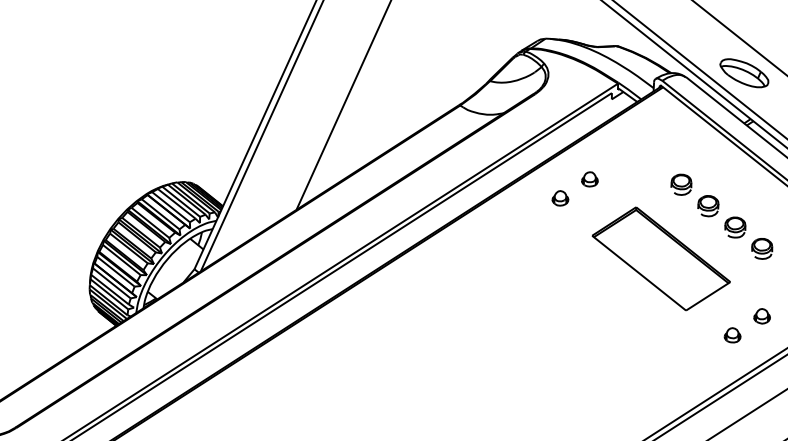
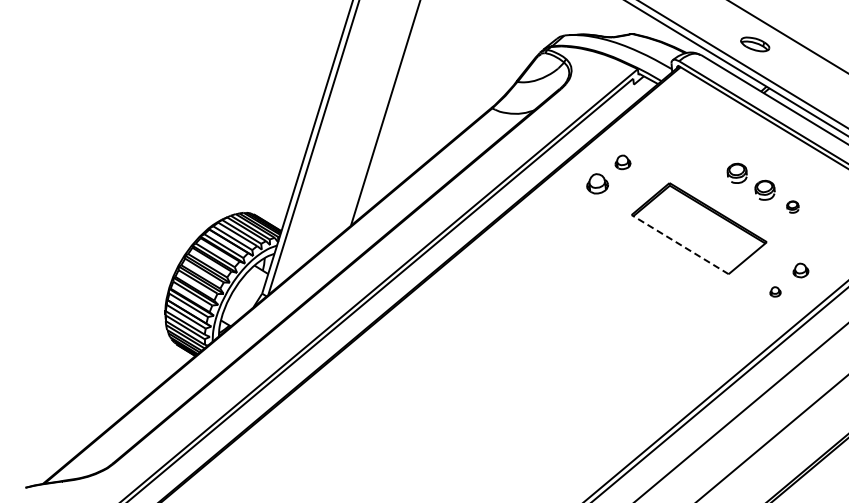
part: (743, 73) -> (754, 44), size x0.6
part: (681, 184) -> (709, 156), removed
part: (560, 198) -> (597, 183), size x1.4
part: (761, 248) -> (792, 206), size x0.6
line: (639, 273) -> (680, 244), solid -> dashed
part: (732, 334) -> (775, 291), size x0.7

